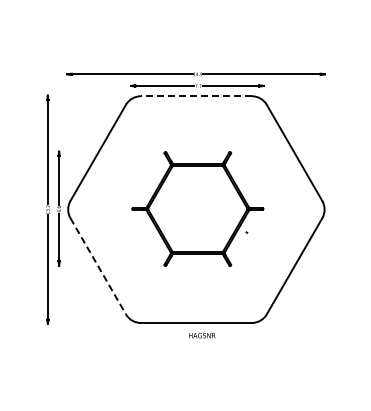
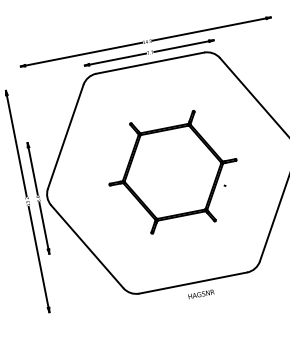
line: (195, 96) -> (149, 63), dashed -> solid
line: (98, 266) -> (87, 246), dashed -> solid

